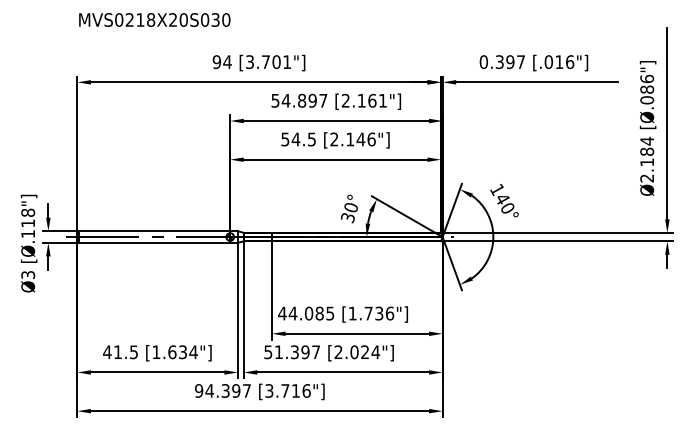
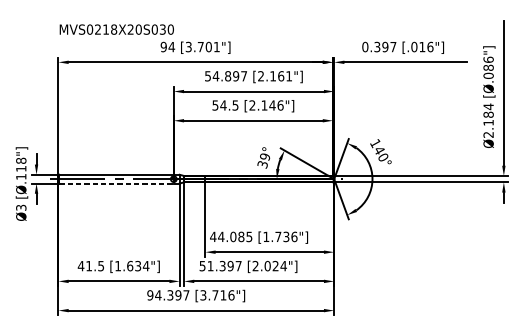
text: (154, 19) -> (116, 29), moved
text: (350, 208) -> (264, 157), 30° -> 39°
line: (154, 242) -> (116, 183), solid -> dashed

